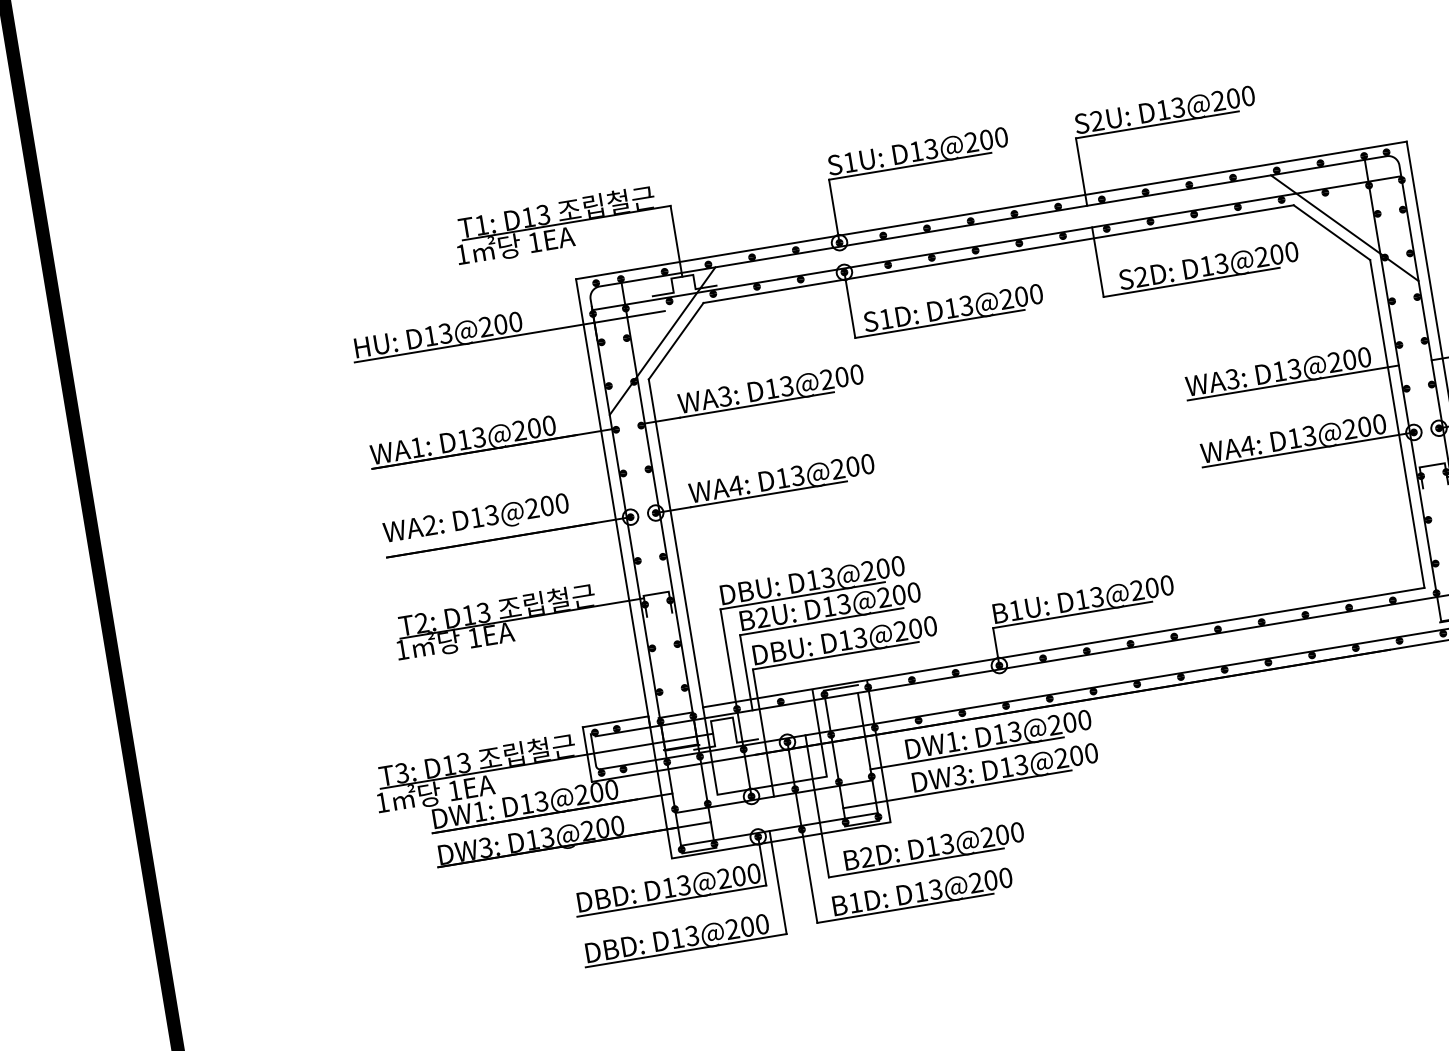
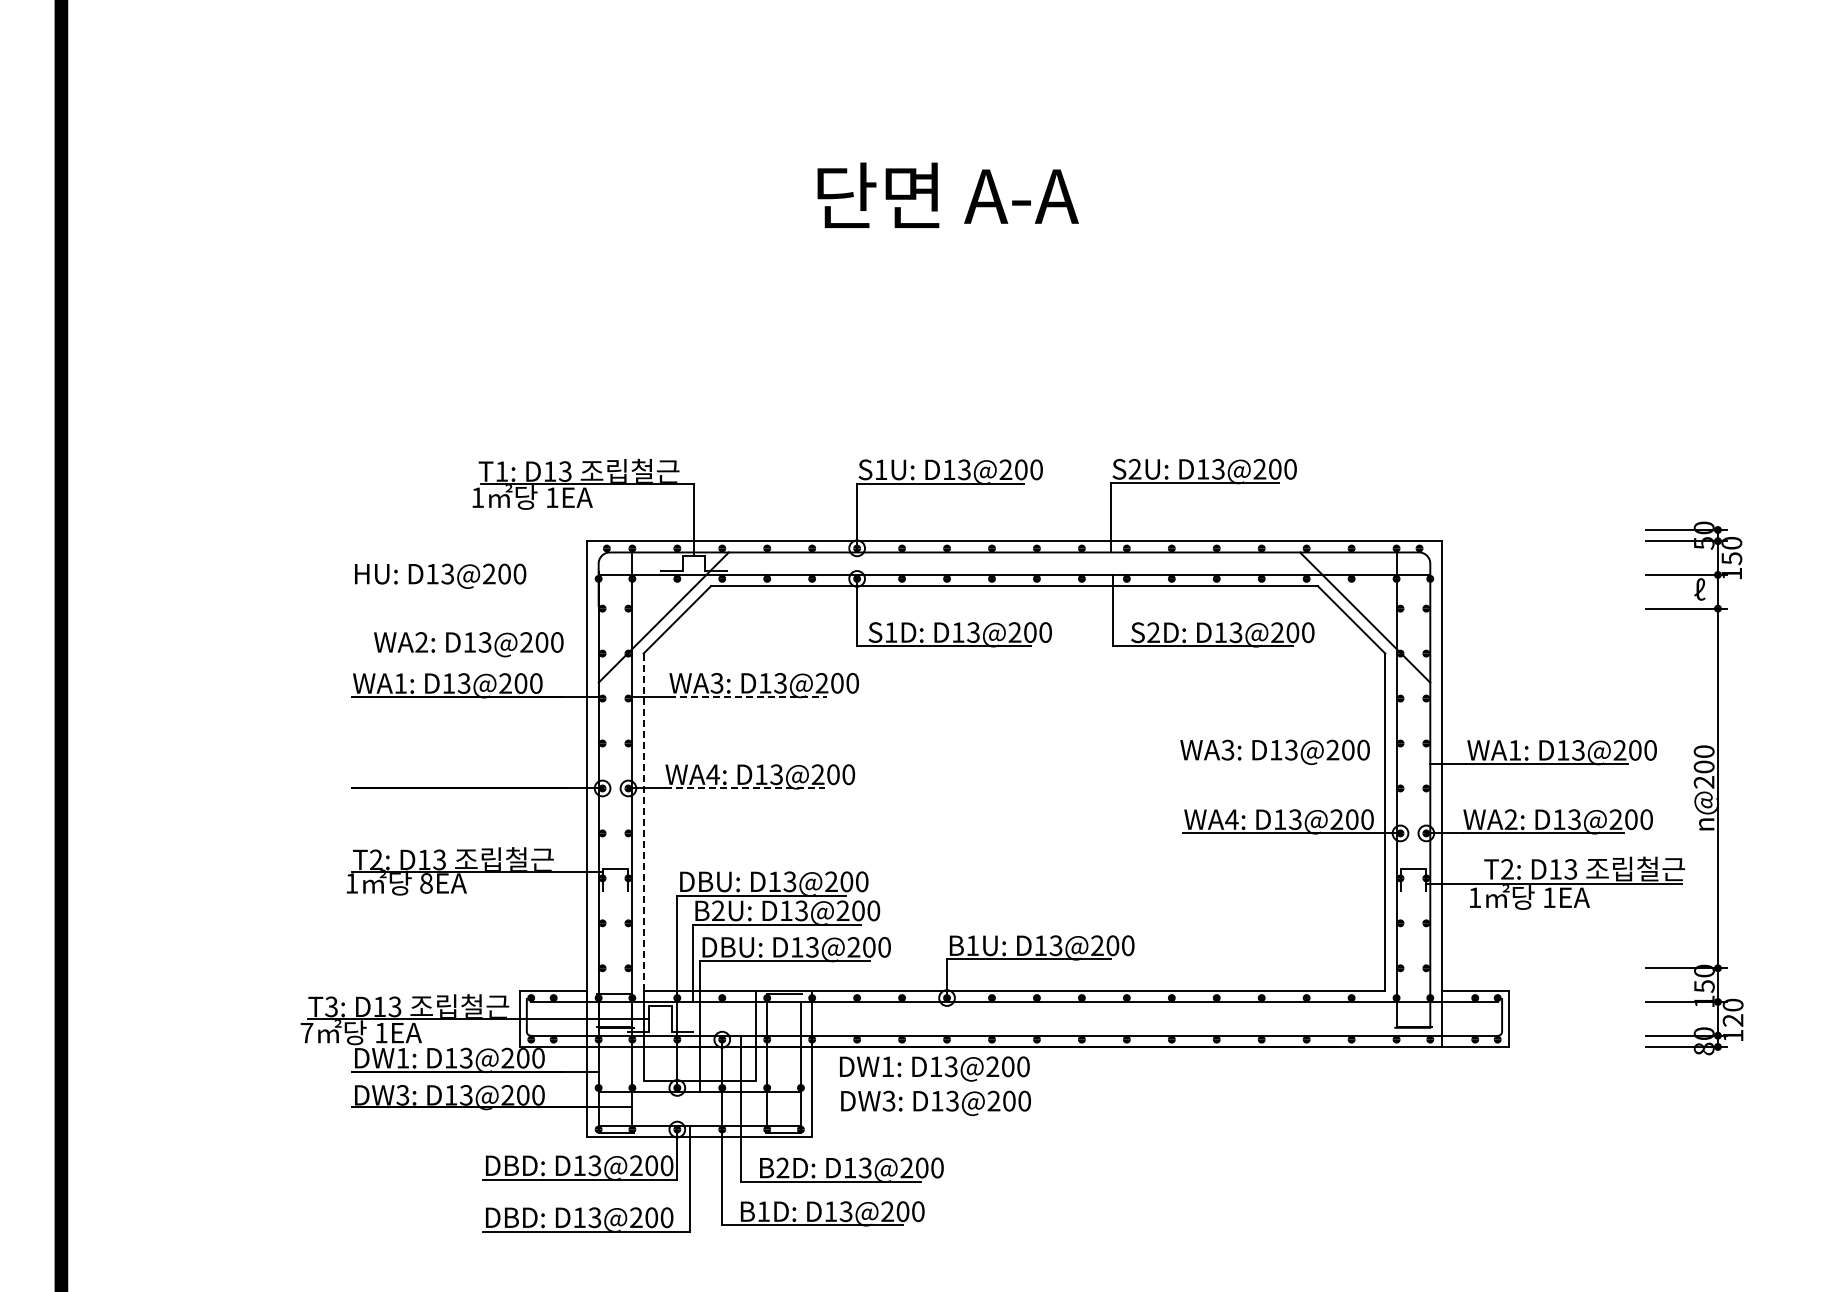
line: (509, 336) -> (511, 587), removed
line: (1292, 382) -> (1287, 763), removed
line: (757, 405) -> (748, 697), solid -> dashed
line: (769, 494) -> (745, 788), solid -> dashed
text: (476, 519) -> (468, 644), moved
line: (675, 543) -> (643, 822), solid -> dashed
text: (474, 637) -> (426, 883), 1EA -> 8EA
line: (966, 753) -> (899, 1080), removed
line: (957, 788) -> (884, 1114), removed
text: (382, 803) -> (306, 1033), 1 -> 7

